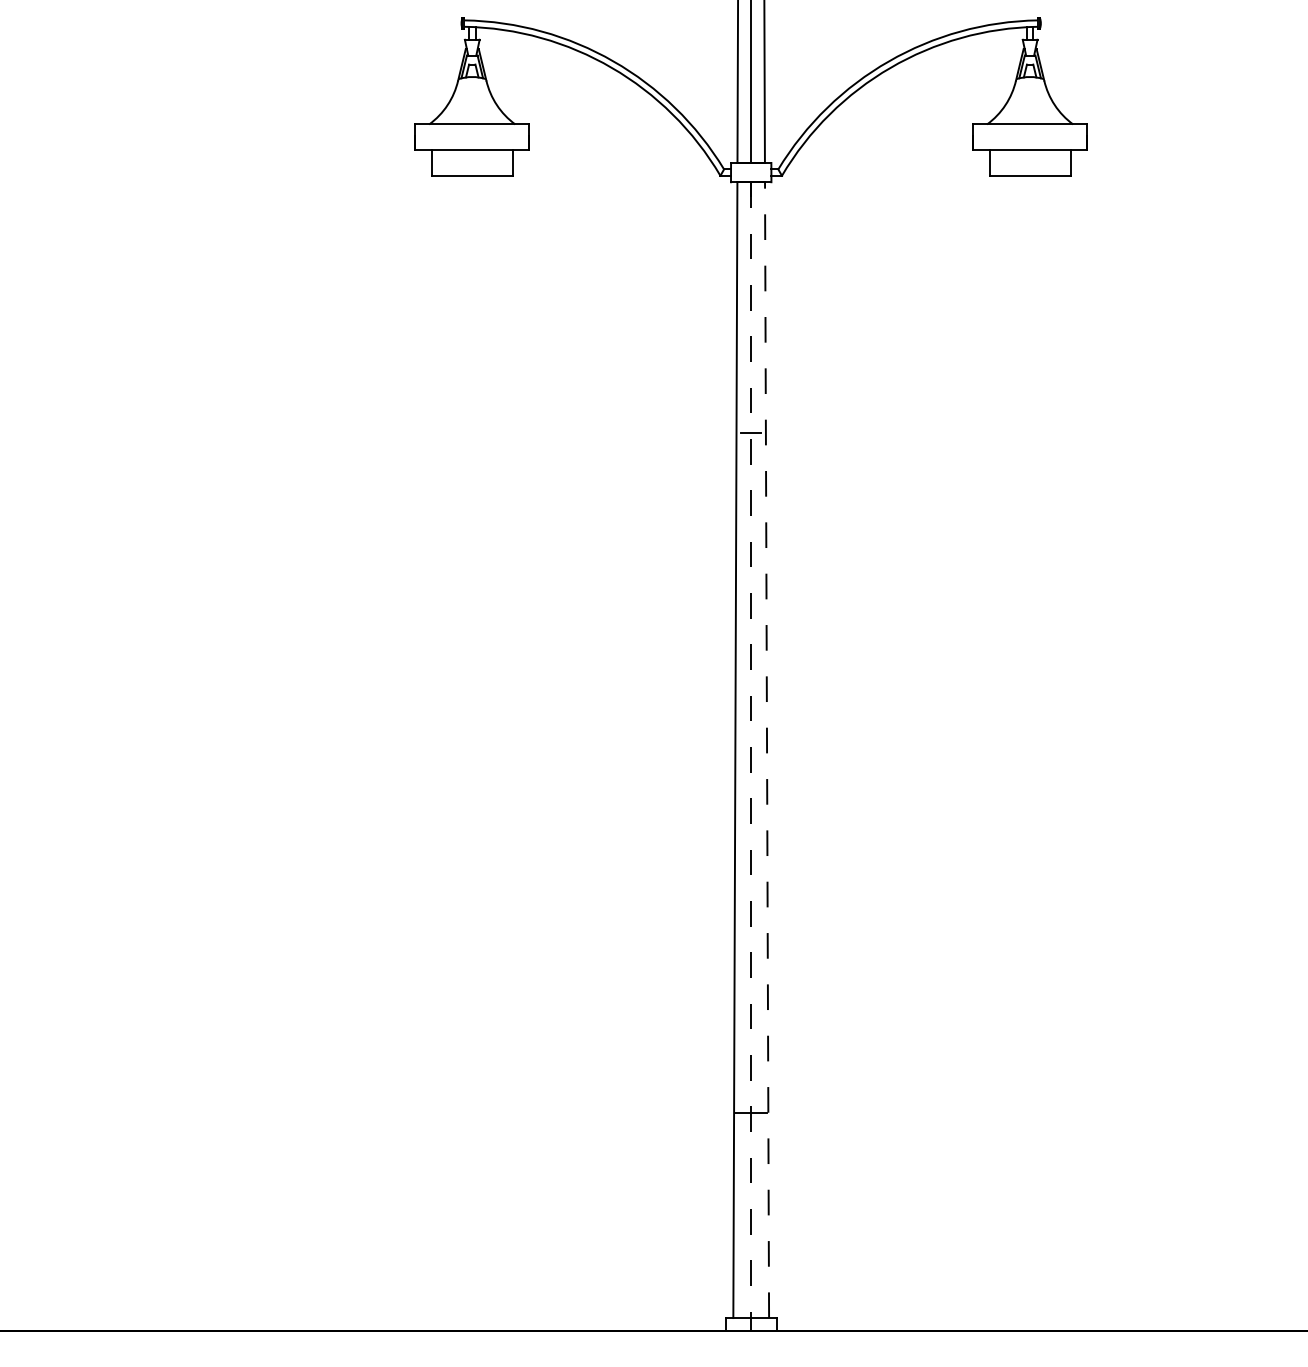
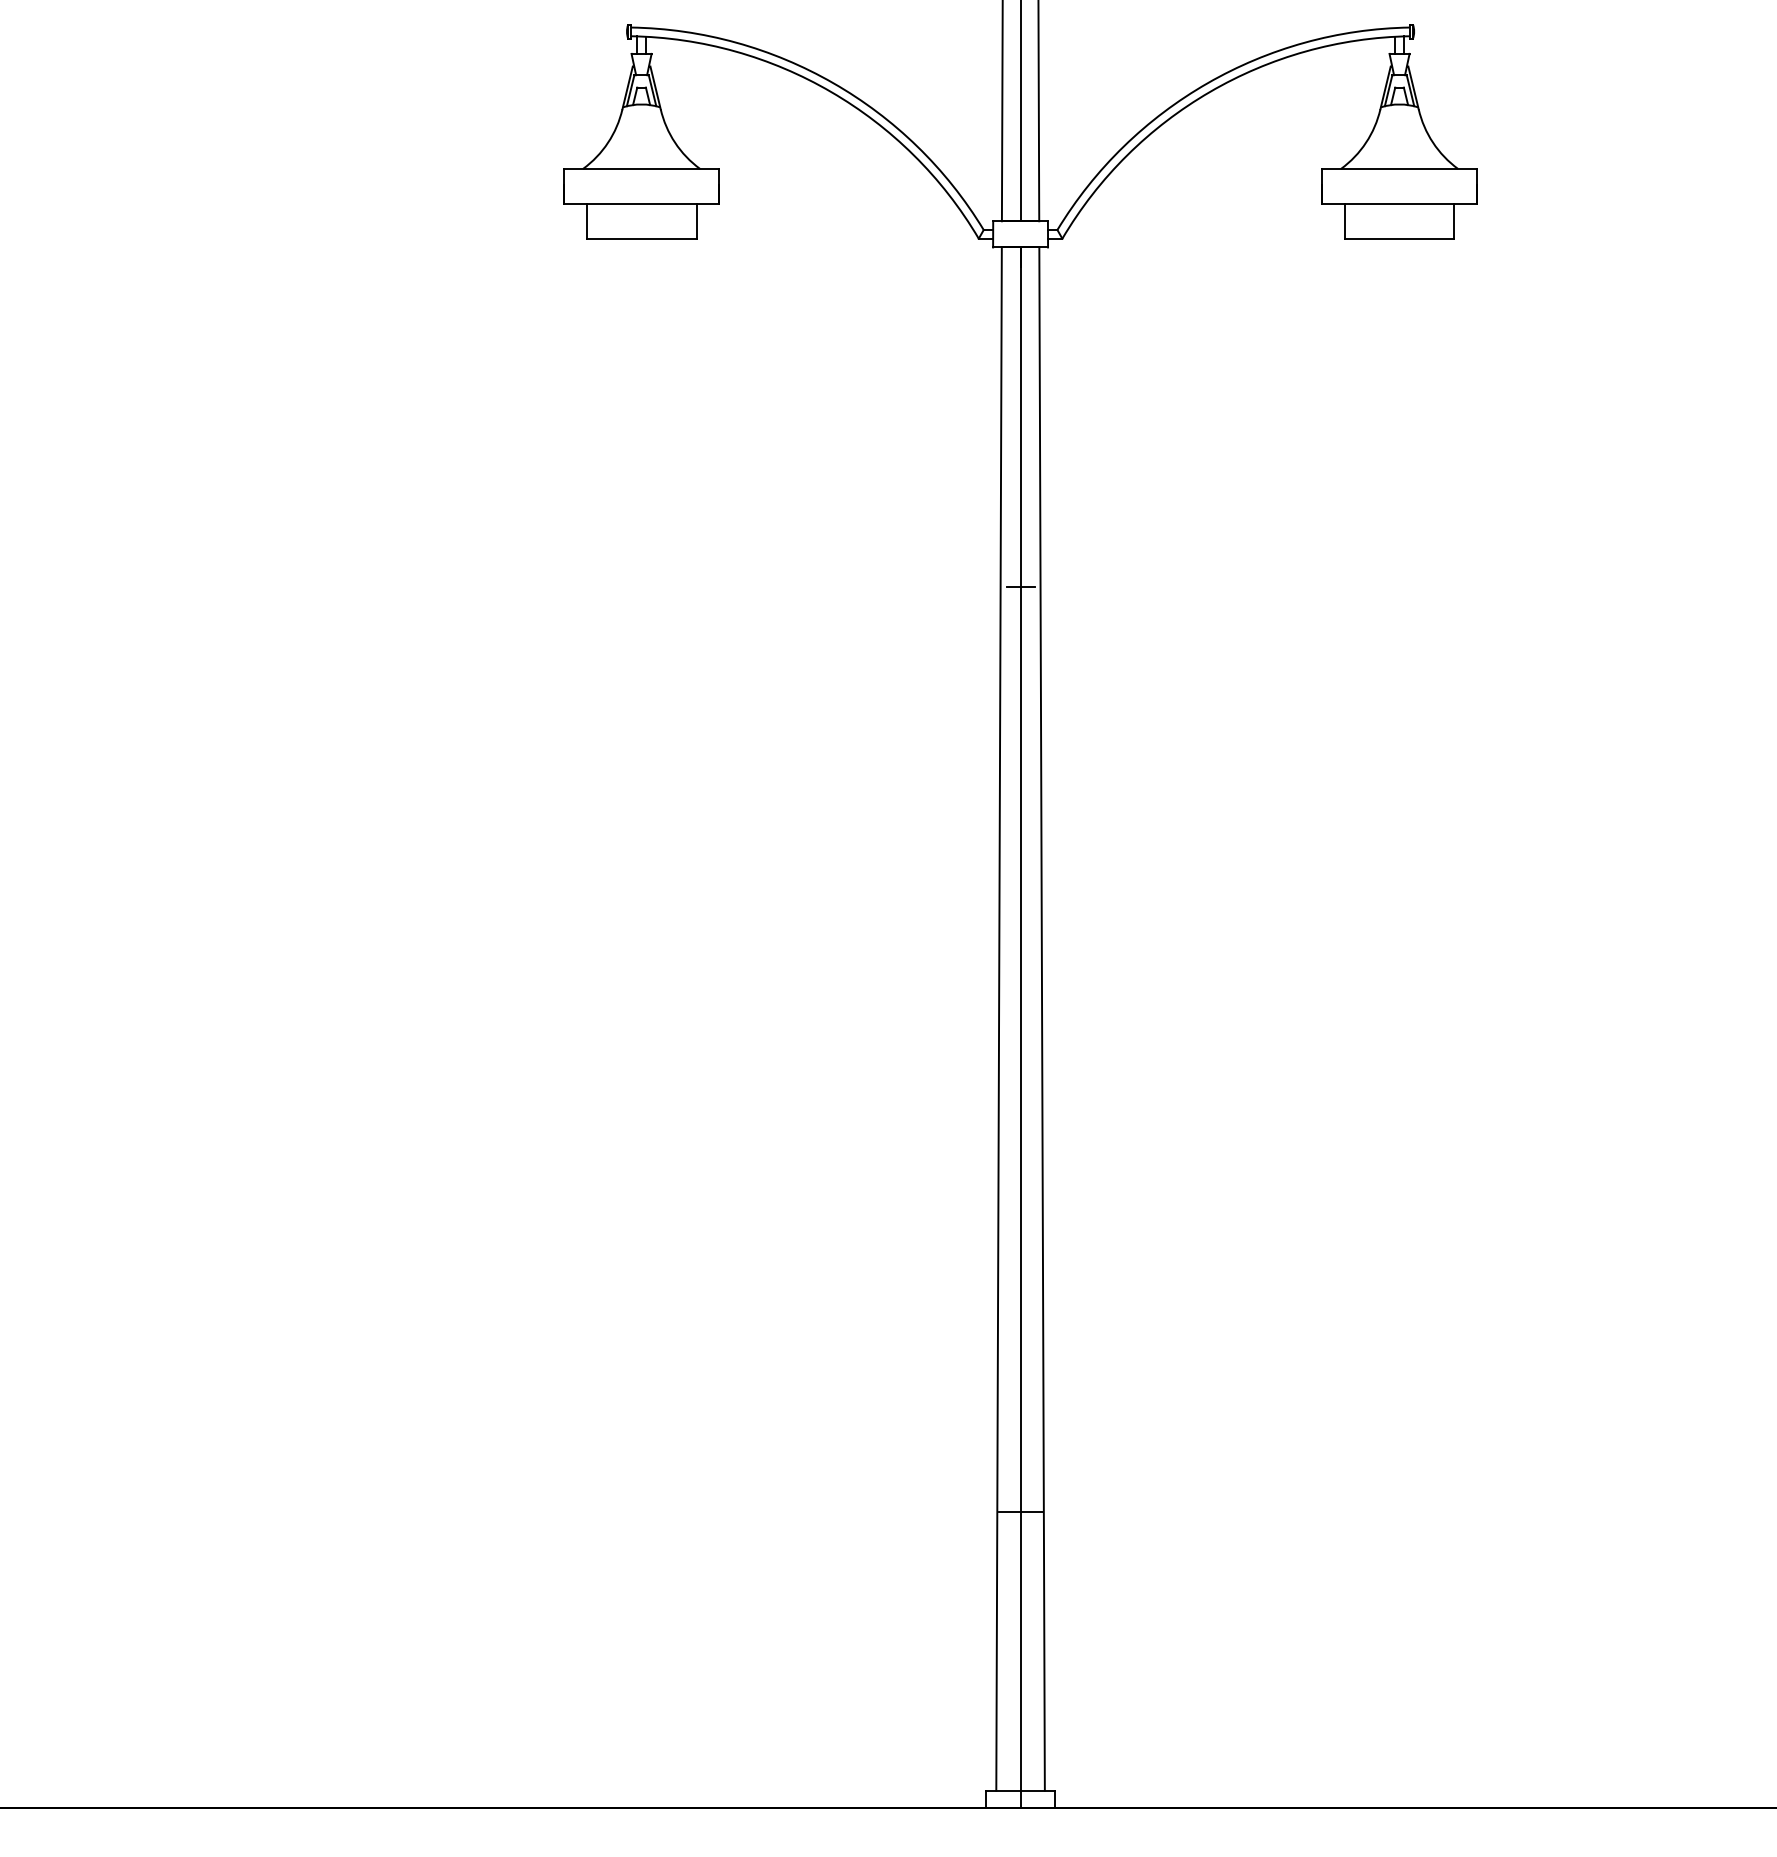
line: (767, 750) -> (1042, 1019), dashed -> solid
line: (751, 757) -> (1020, 1029), dashed -> solid

